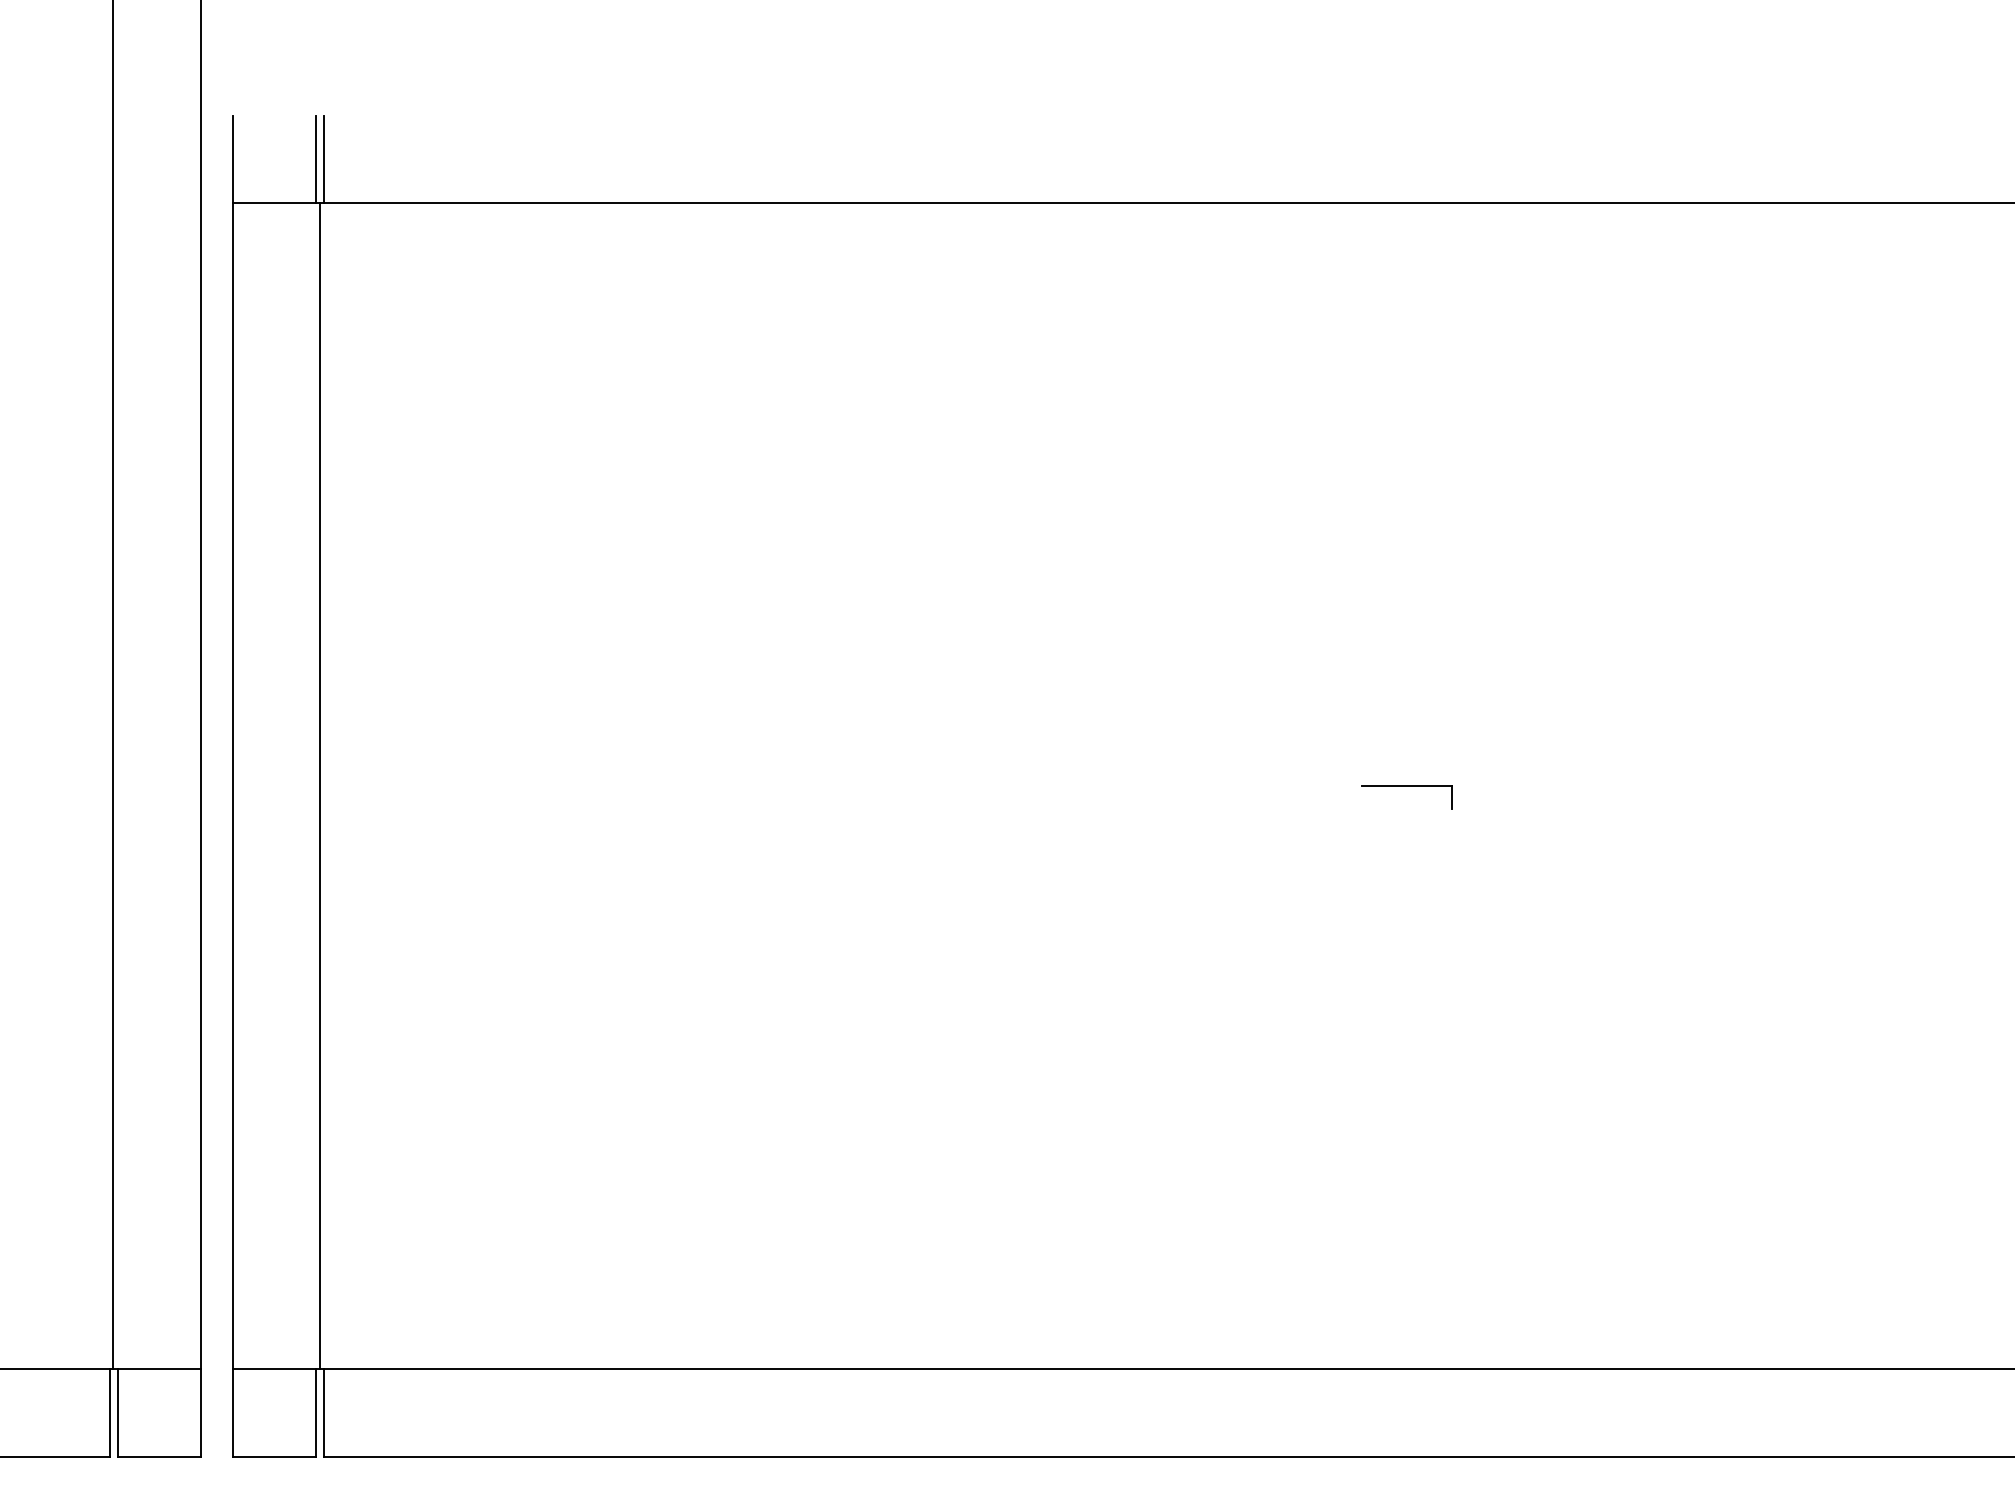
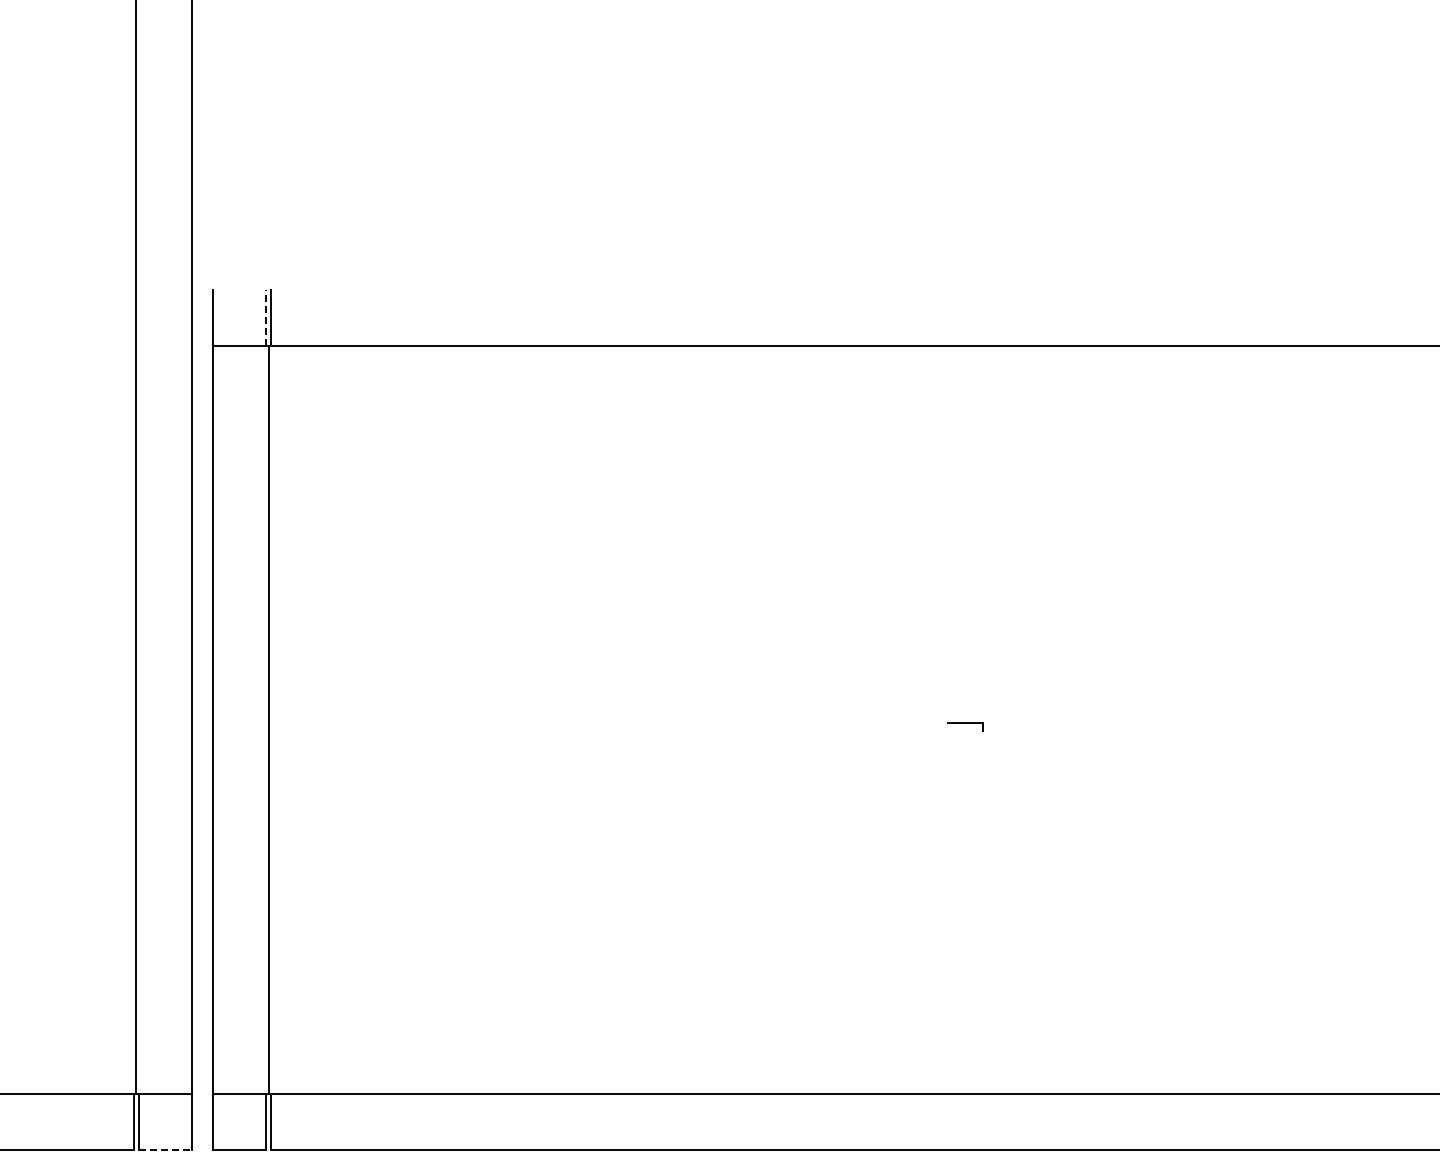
line: (316, 158) -> (266, 317), solid -> dashed
part: (1406, 796) -> (965, 726), size x0.6
line: (159, 1457) -> (165, 1150), solid -> dashed

